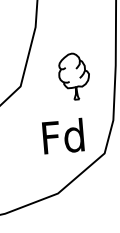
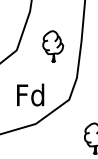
text: (63, 135) -> (30, 94), moved

